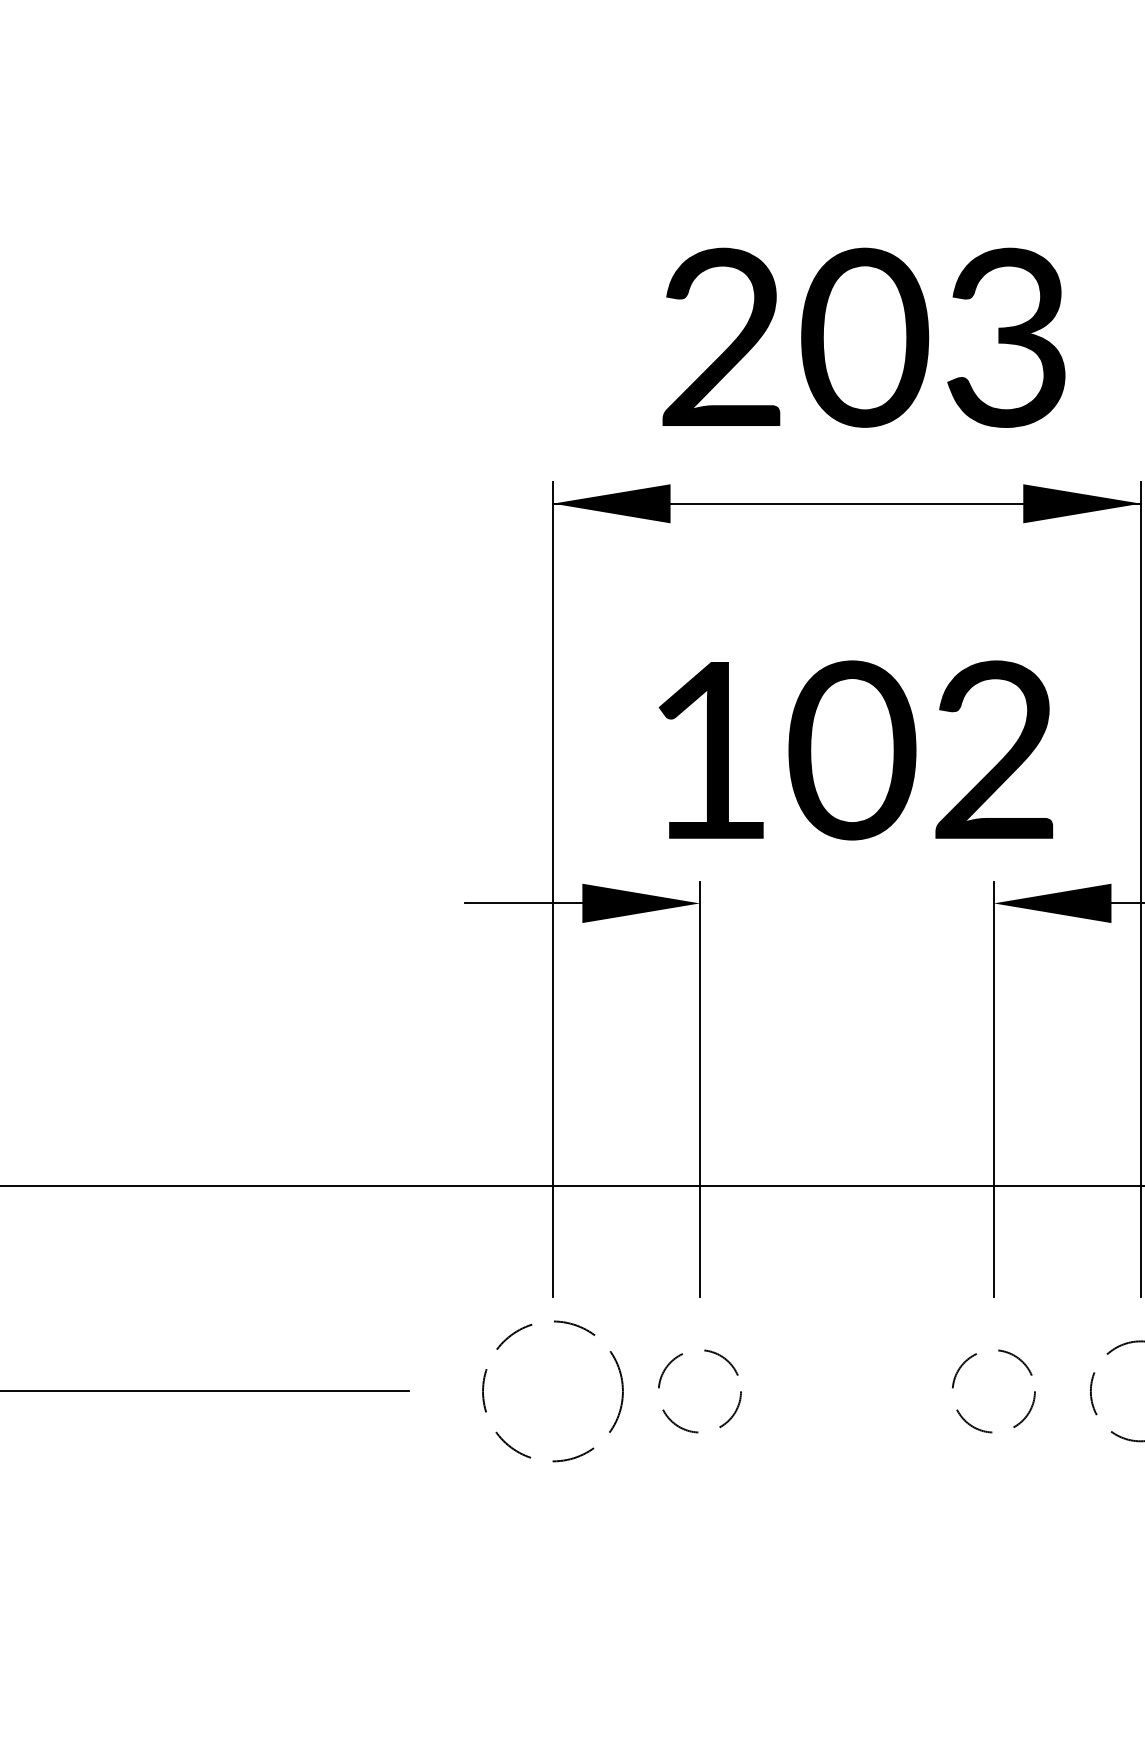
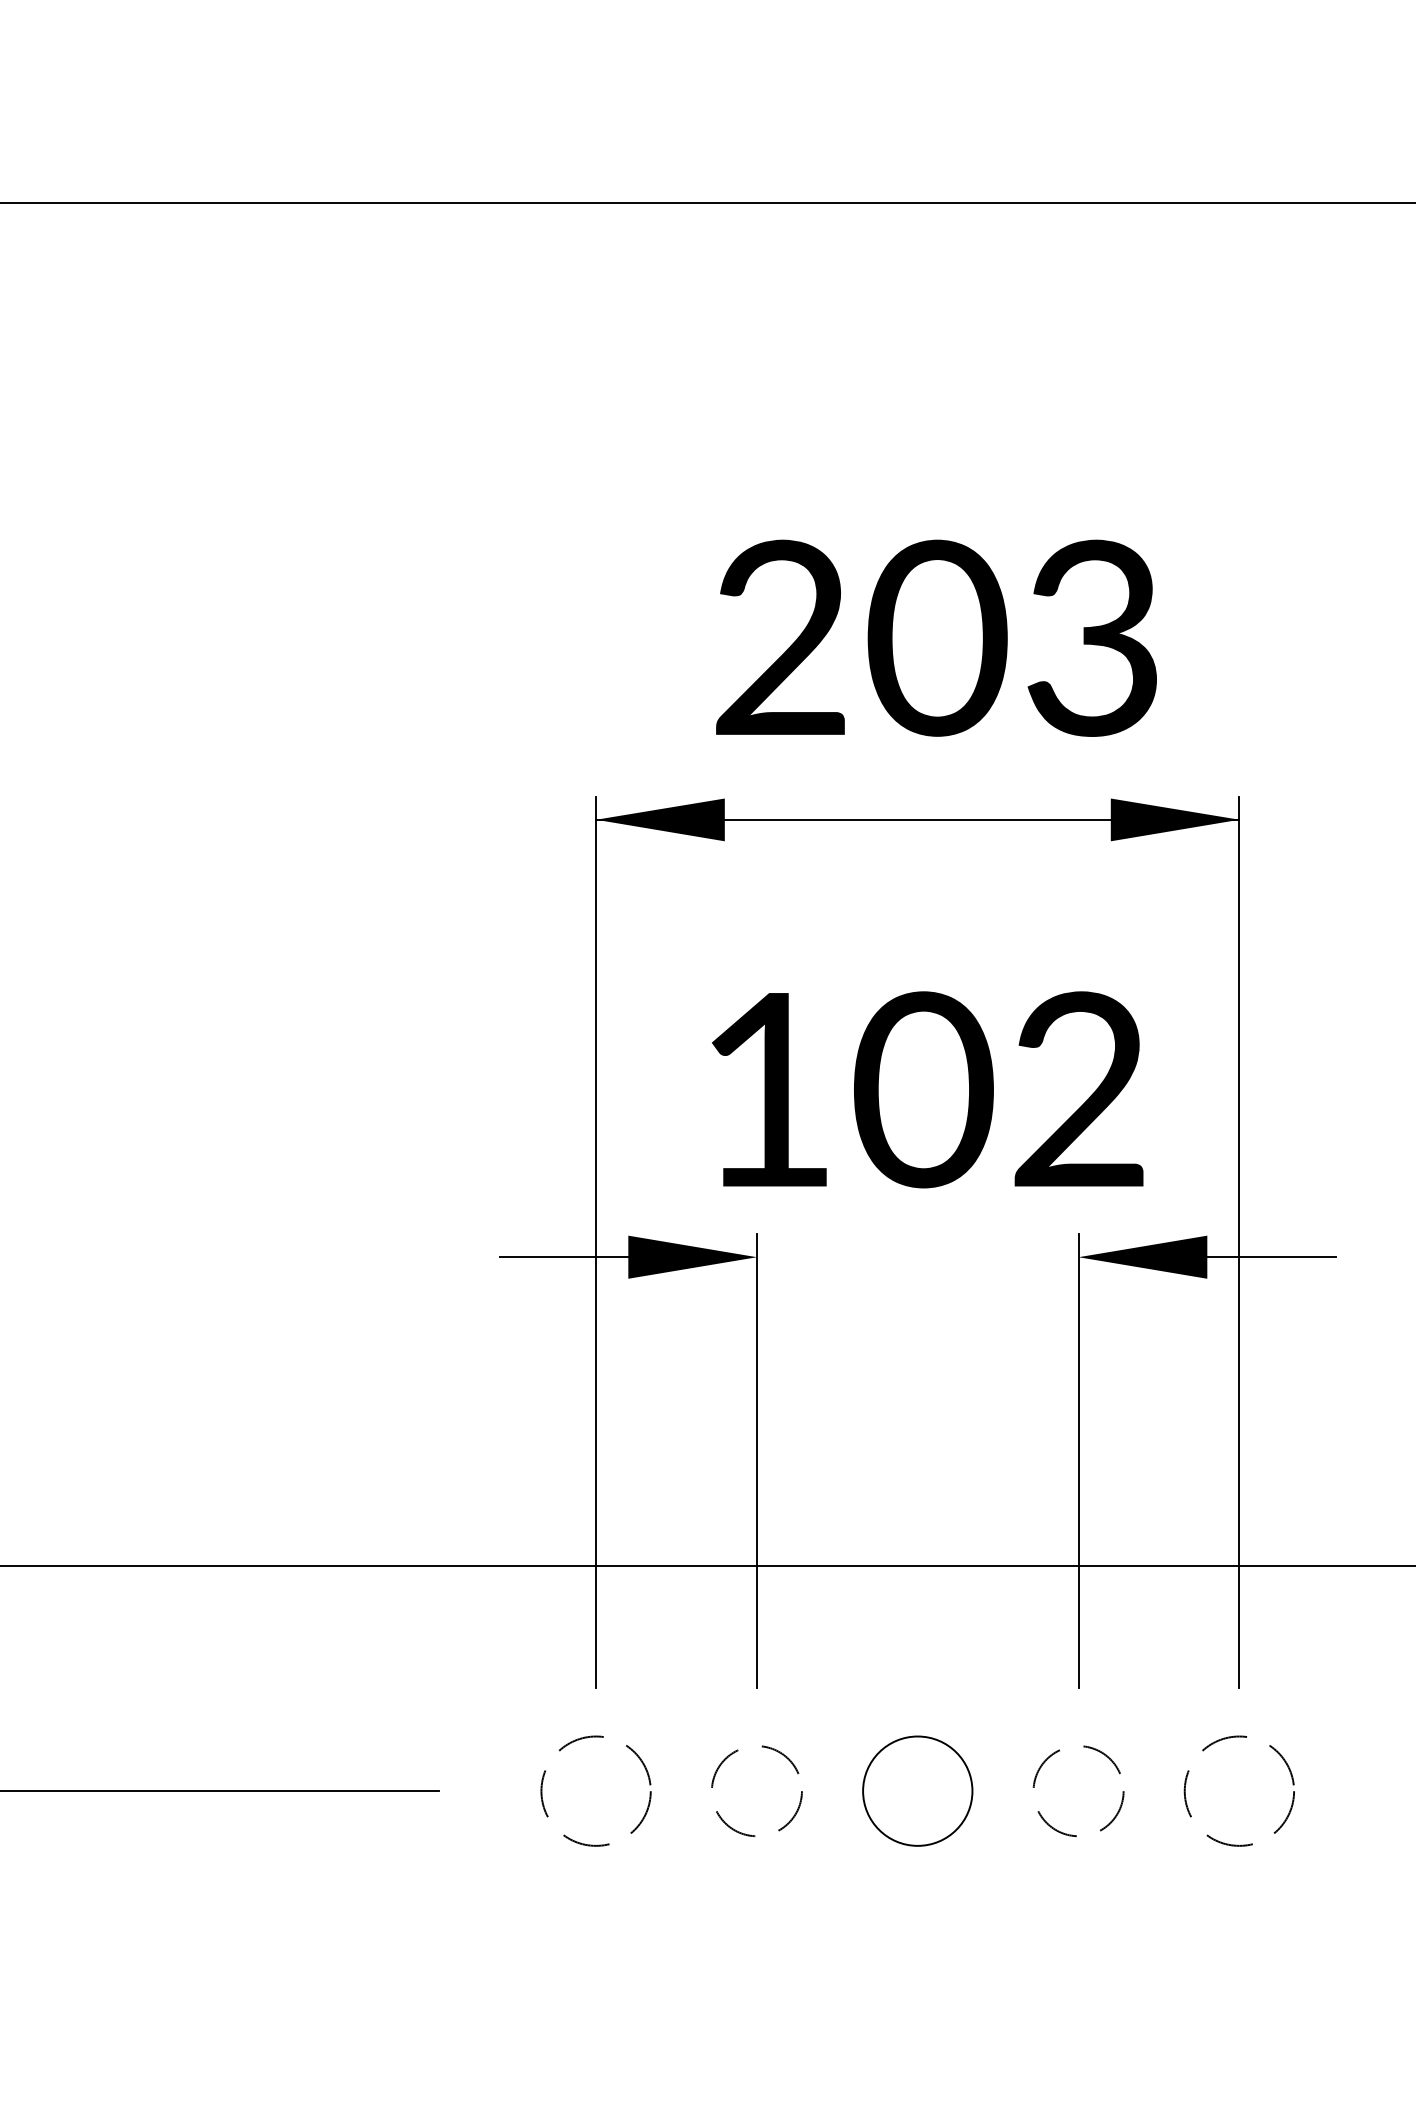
circle: (552, 1390) -> (595, 1790), size x0.71
circle: (846, 1390) -> (917, 1790), added

